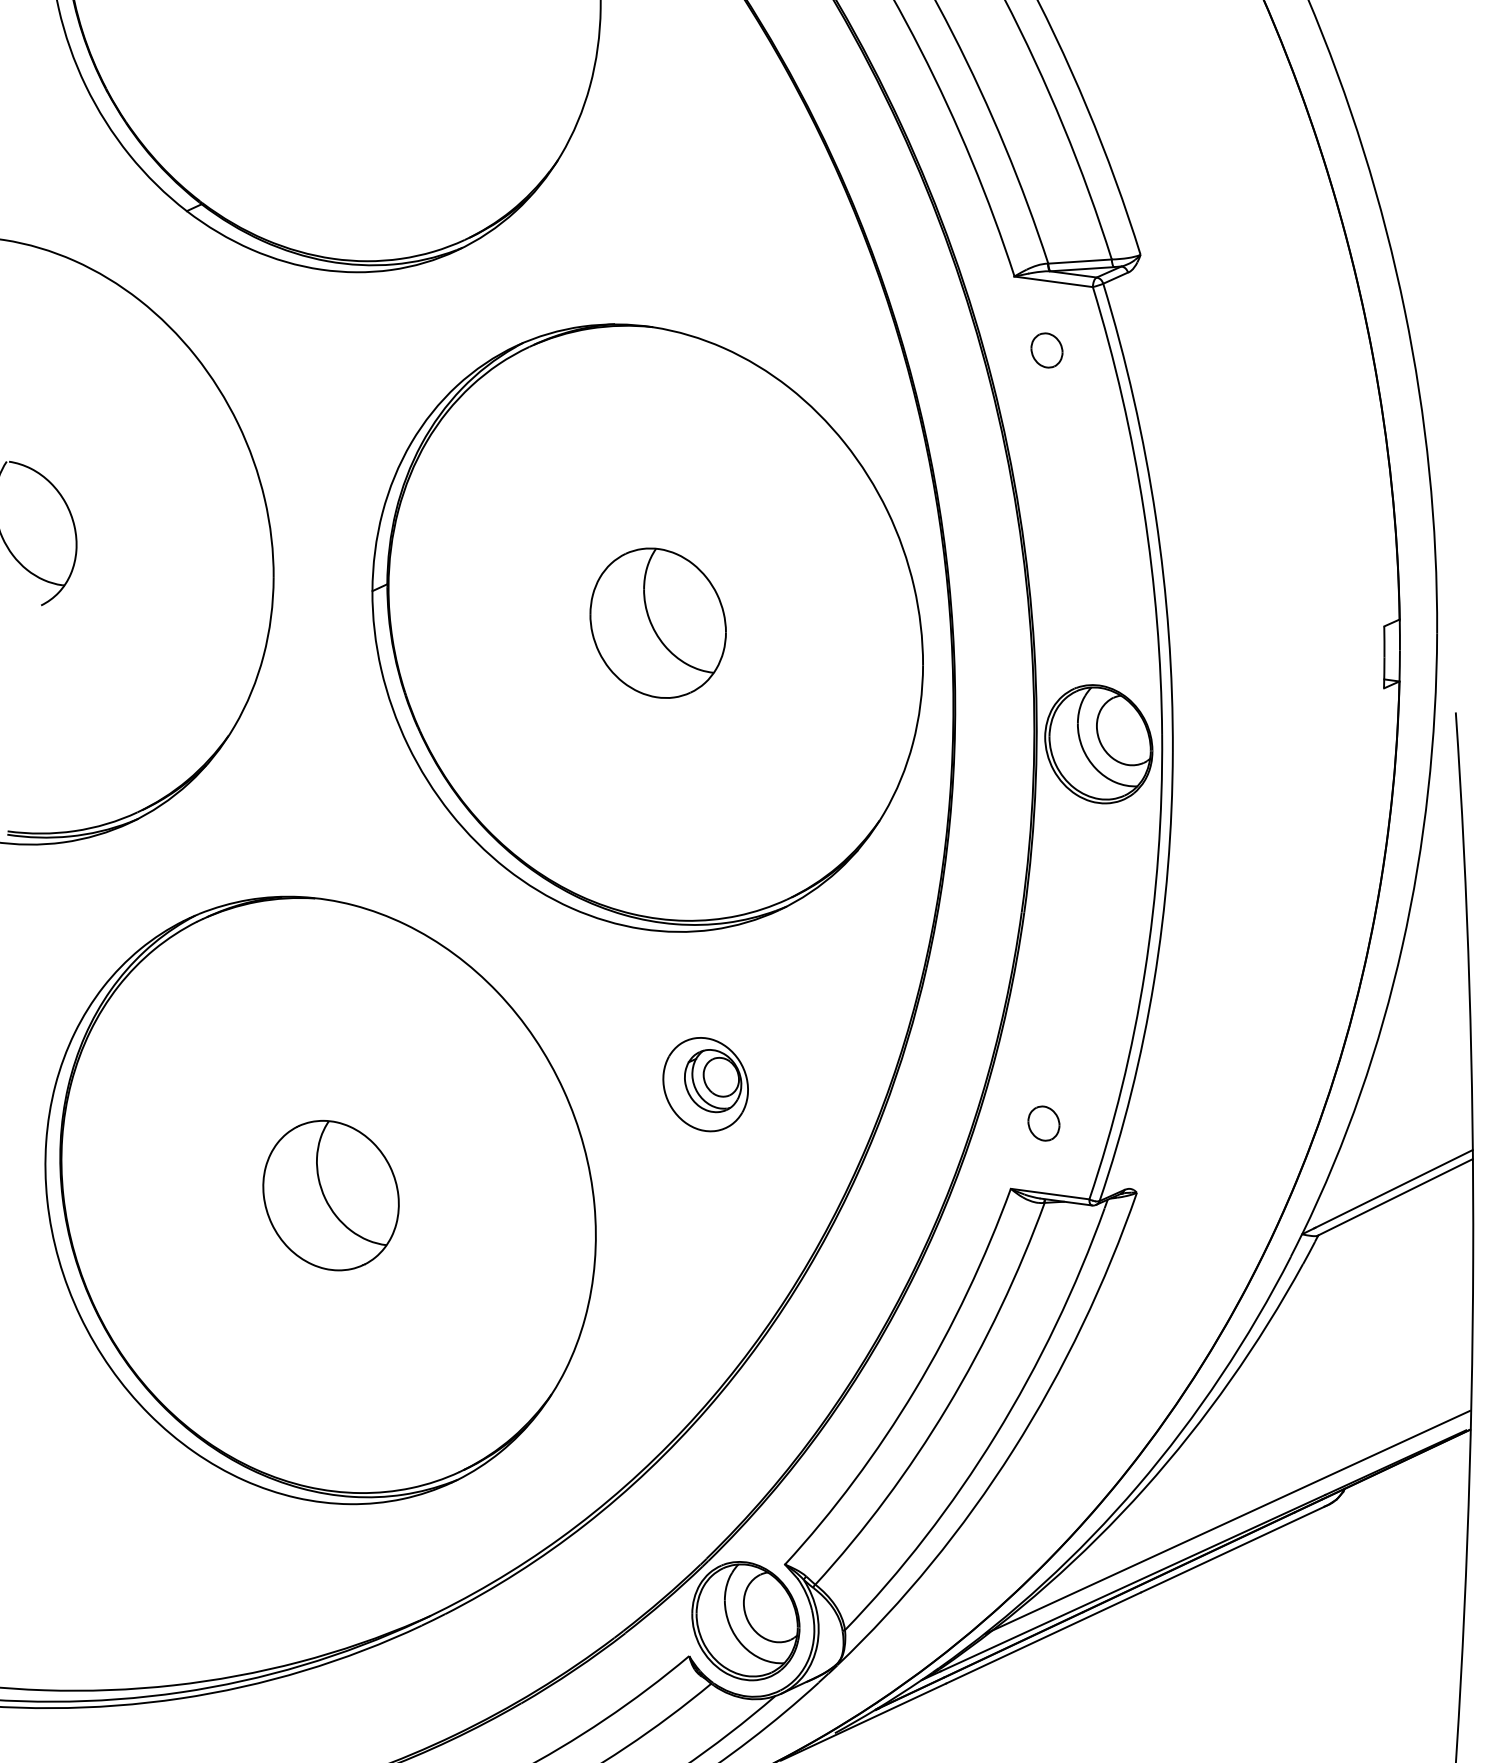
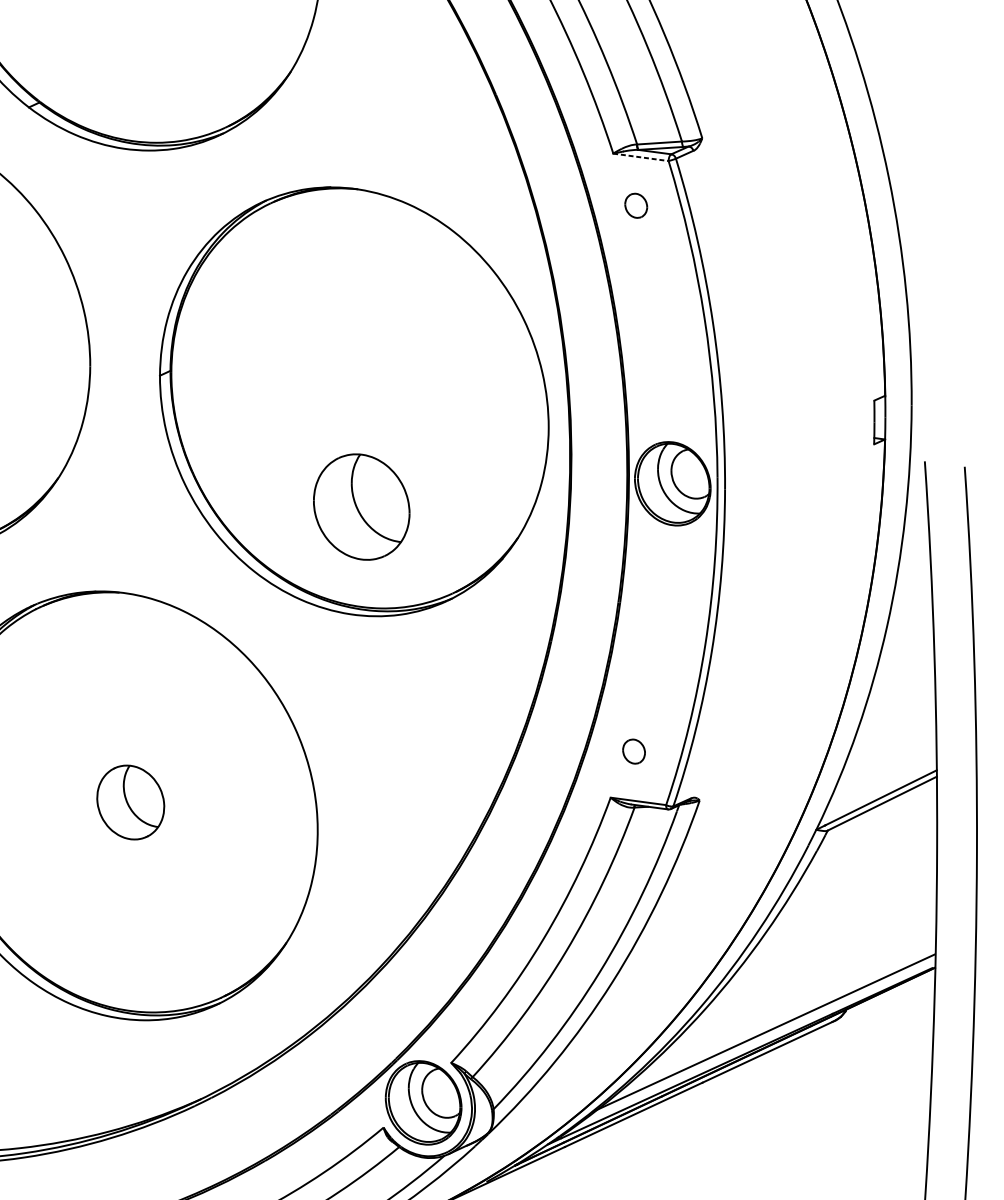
line: (1053, 281) -> (640, 157), solid -> dashed
part: (657, 622) -> (361, 506), moved
part: (705, 1084) -> (395, 724), removed
part: (330, 1195) -> (130, 802), size x0.7

